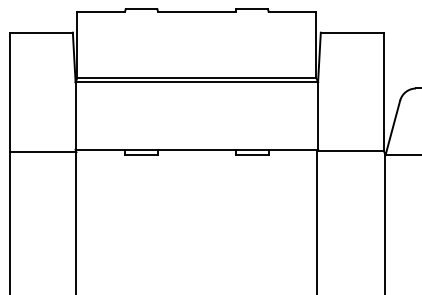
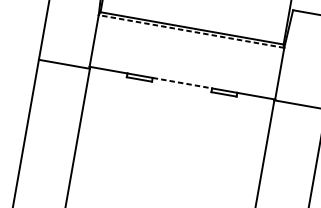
line: (196, 82) -> (191, 31), solid -> dashed
line: (196, 149) -> (182, 82), solid -> dashed

